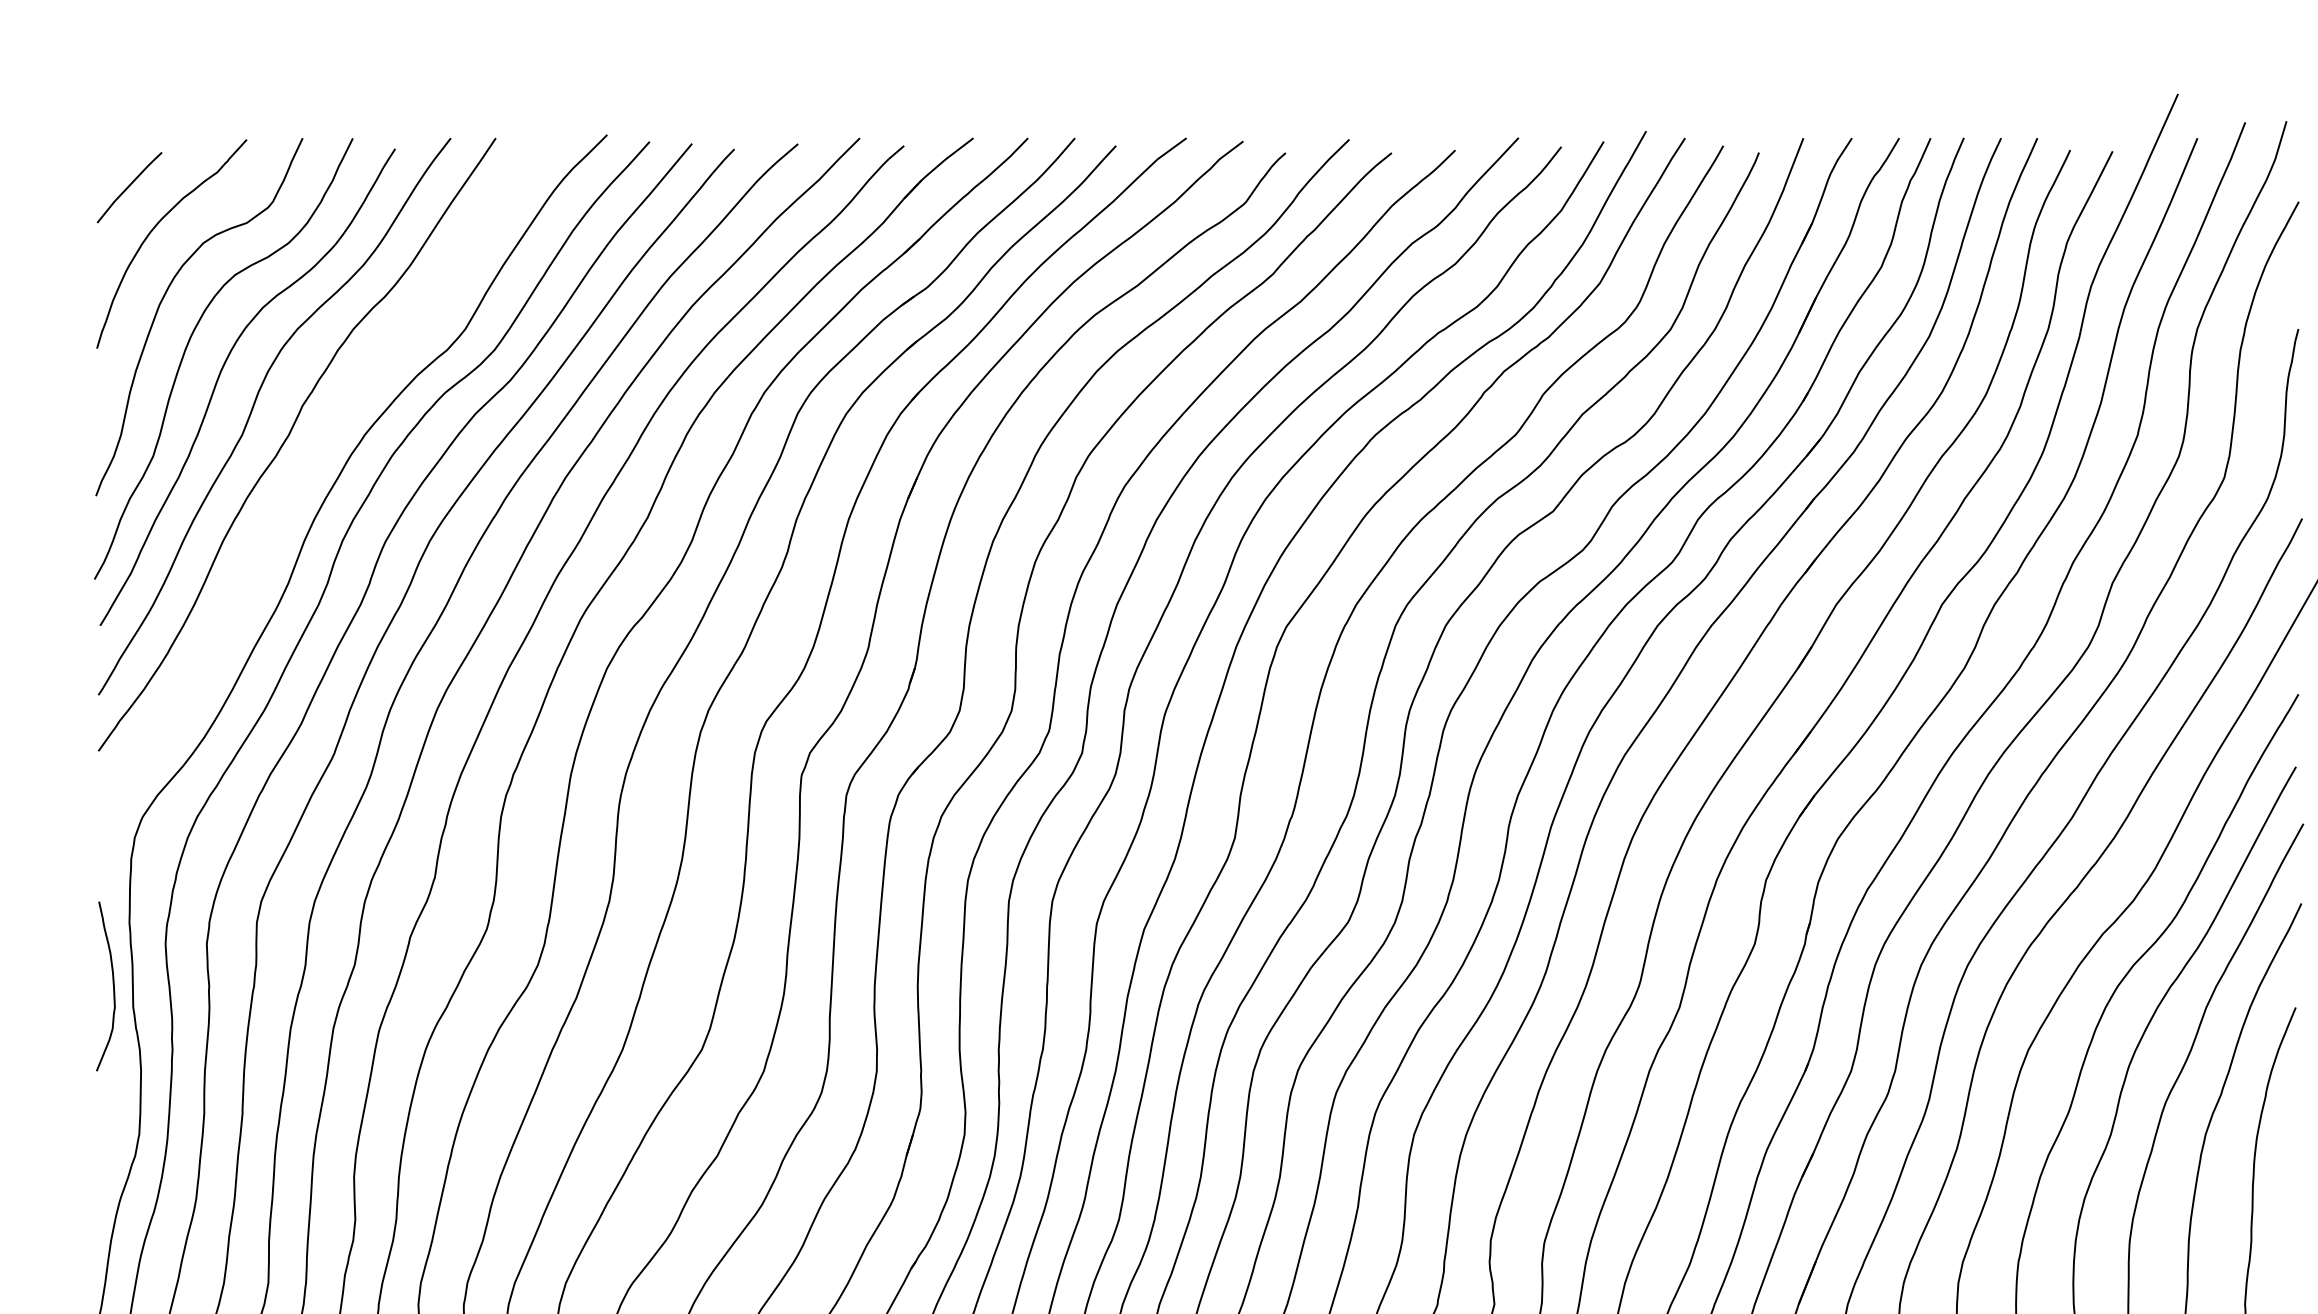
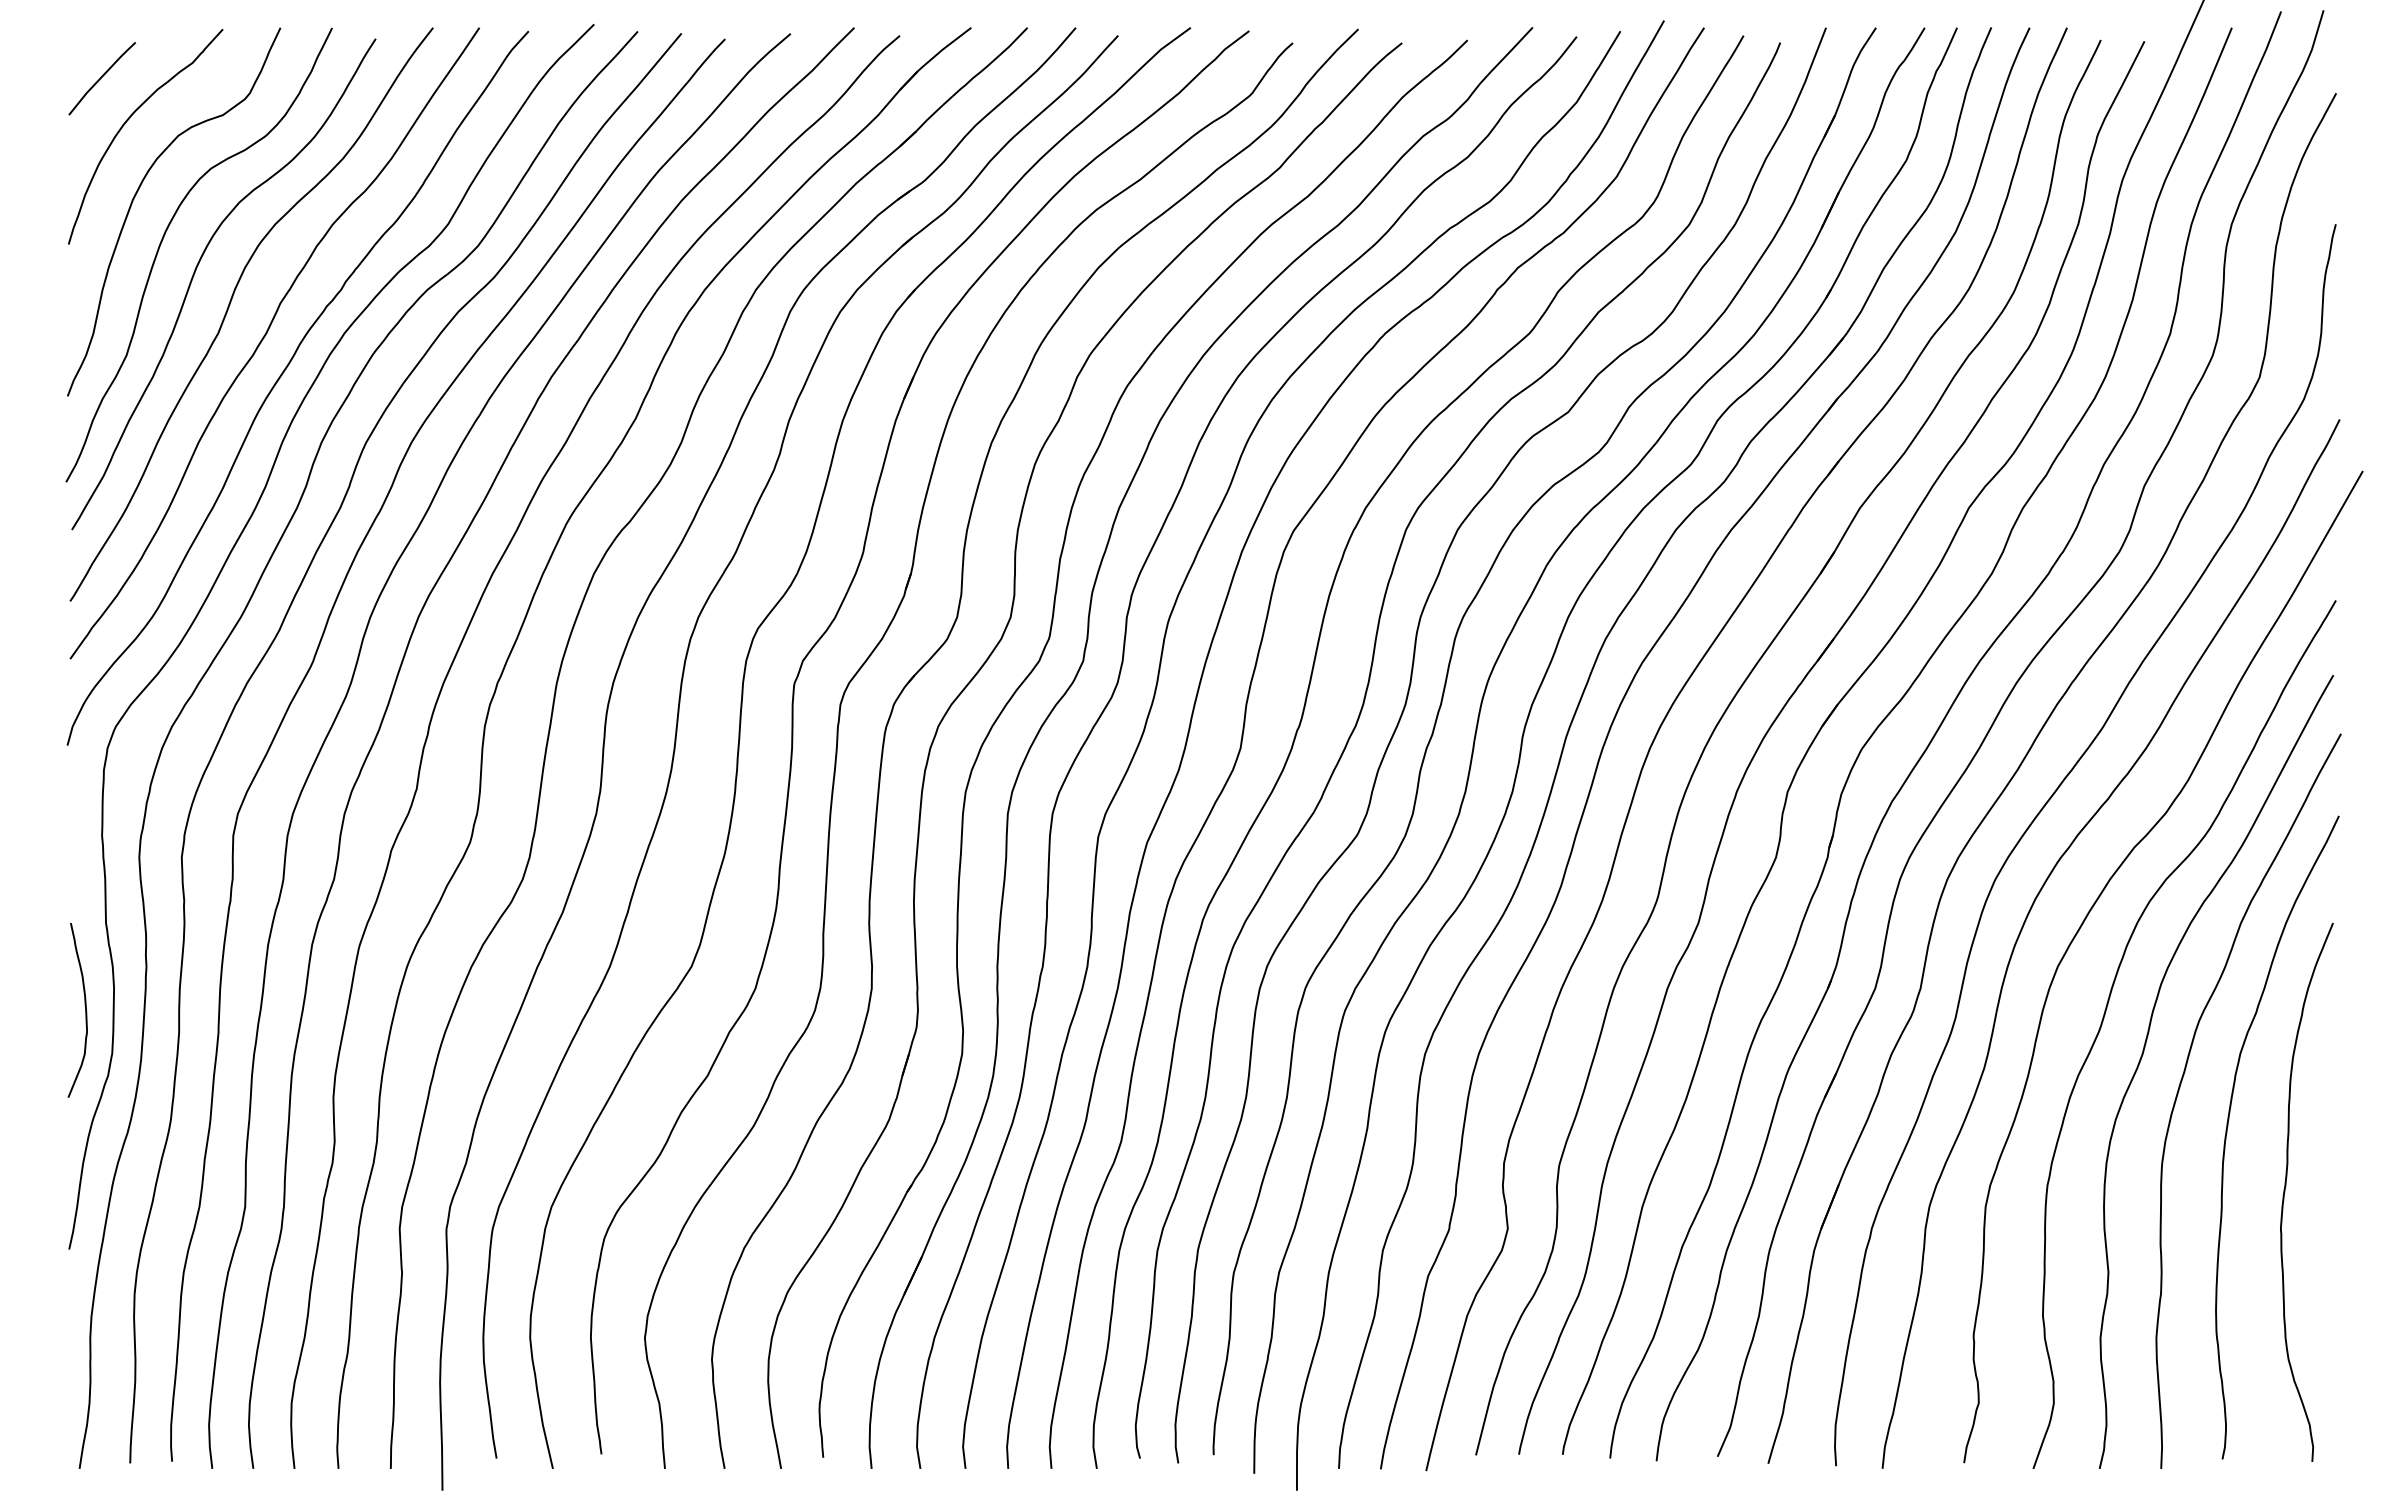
curve: (302, 478) -> (280, 378), added
curve: (113, 986) -> (85, 1010), moved

